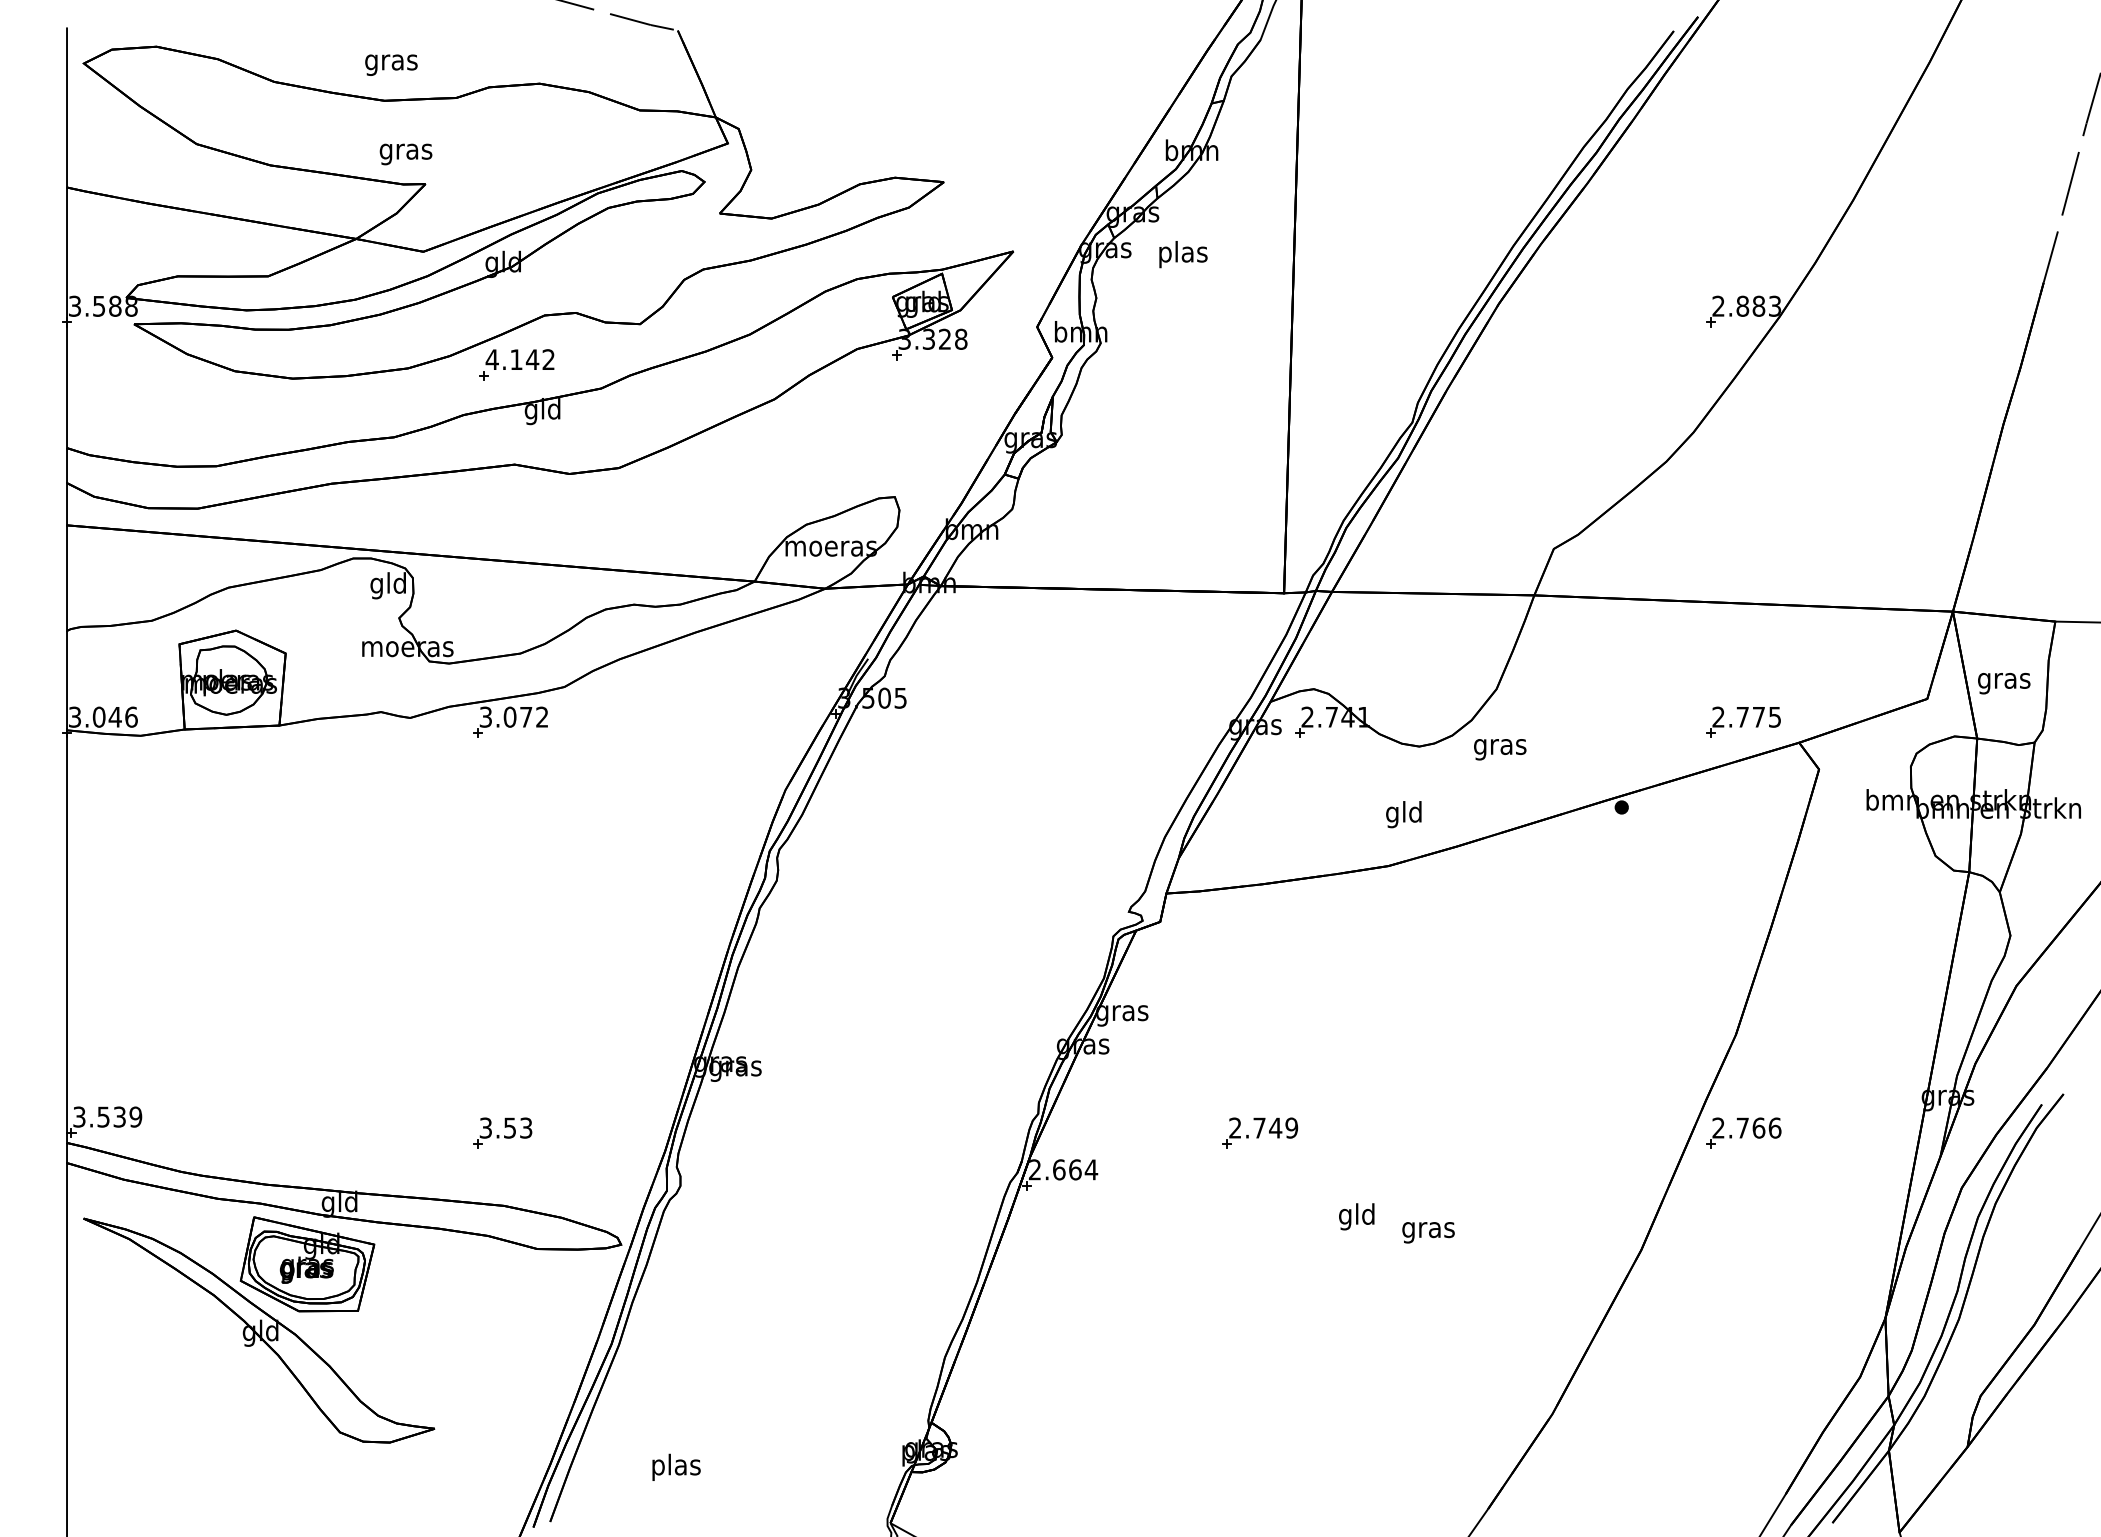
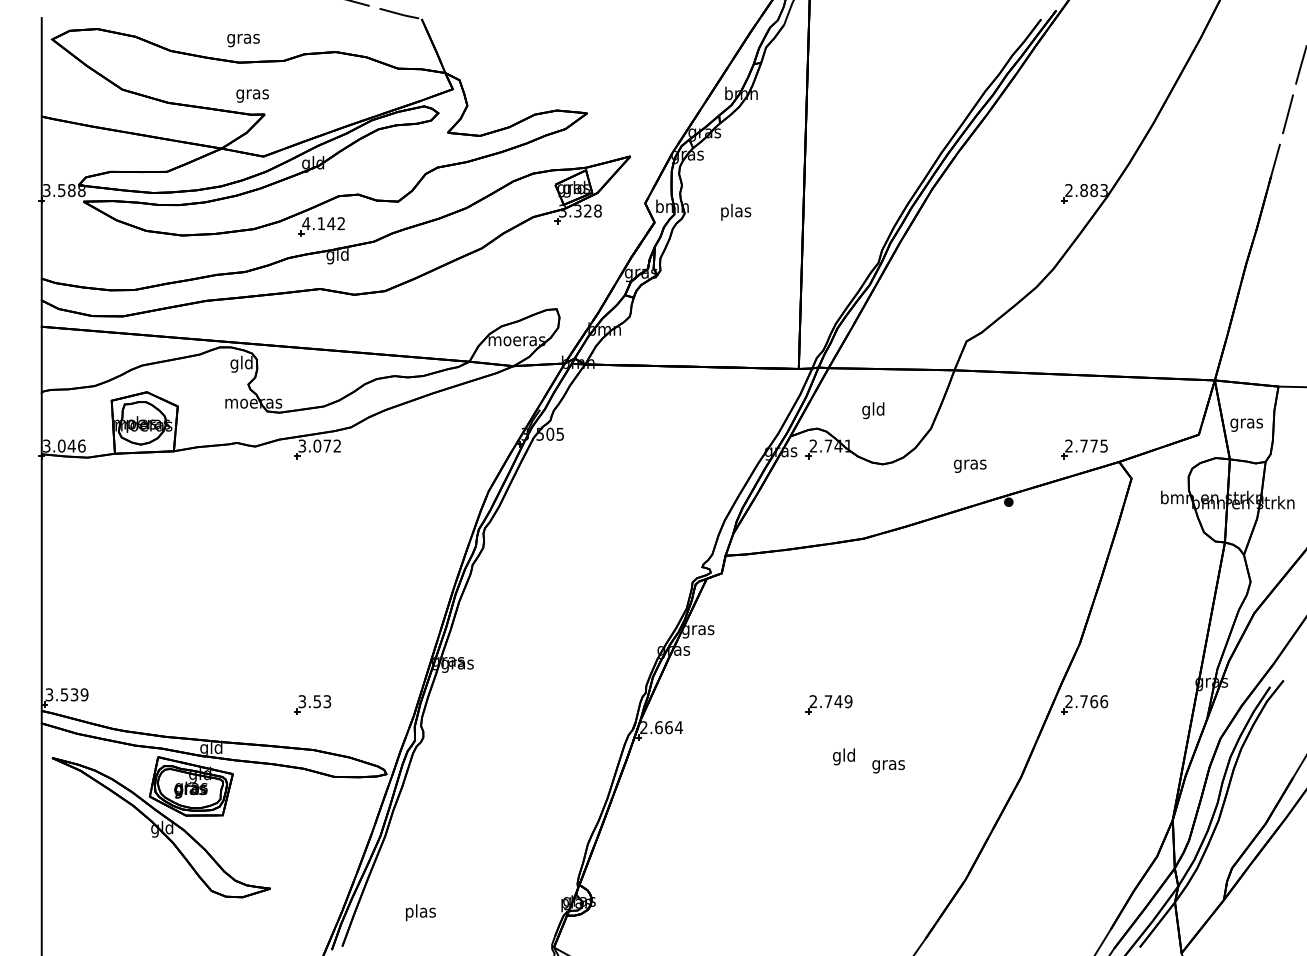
text: (1183, 254) -> (736, 212), moved
text: (1500, 748) -> (970, 465), moved
text: (1404, 814) -> (873, 410), moved
part: (1259, 1132) -> (828, 704), moved

